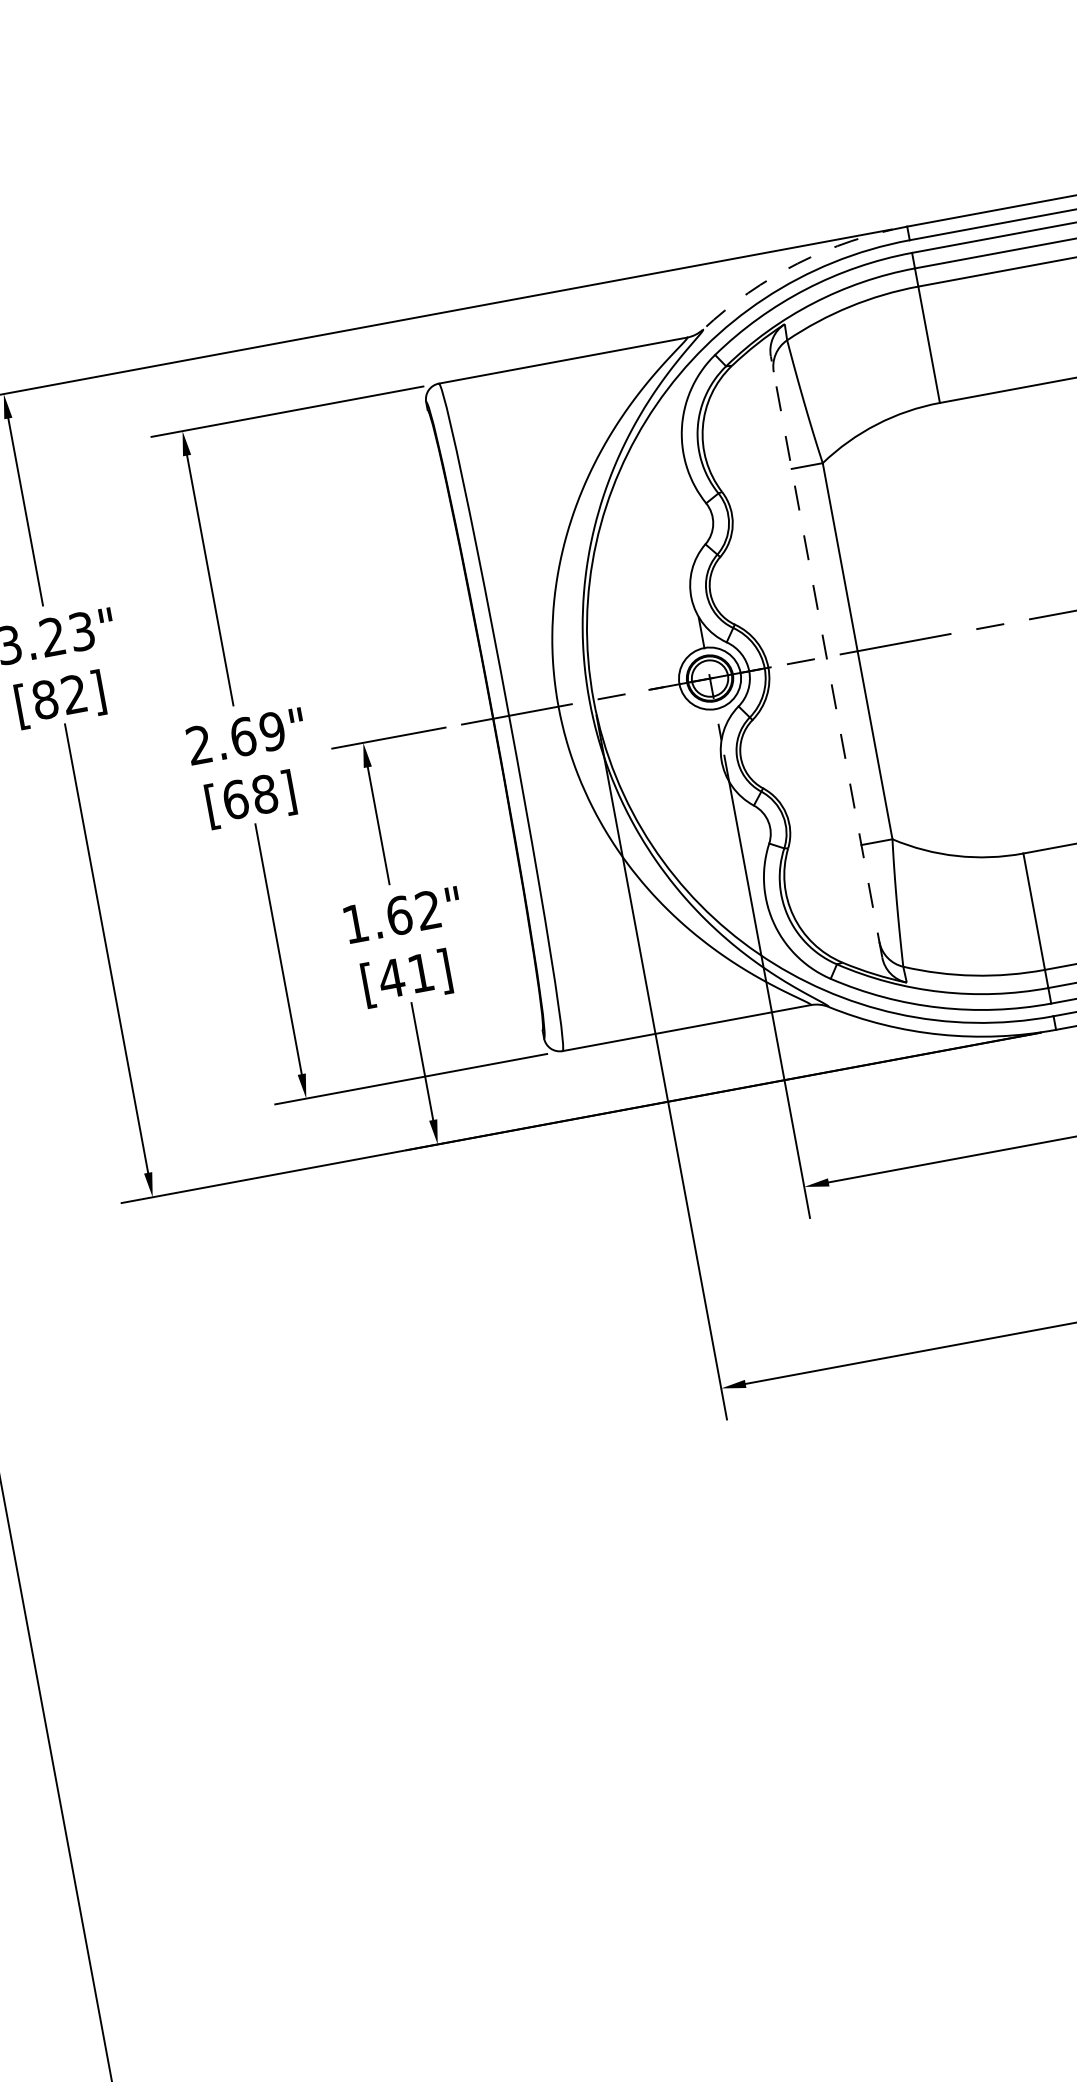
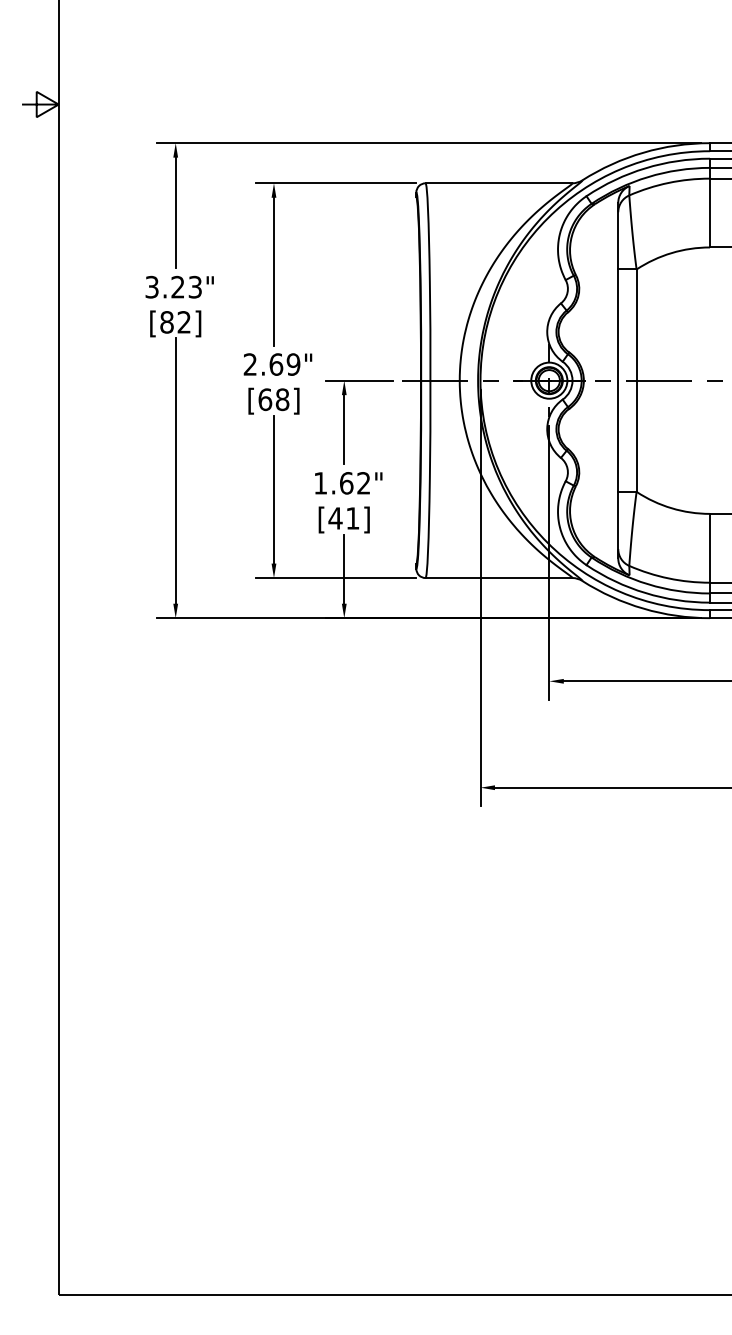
arc: (797, 263) -> (643, 152), dashed -> solid
line: (826, 656) -> (618, 380), dashed -> solid

